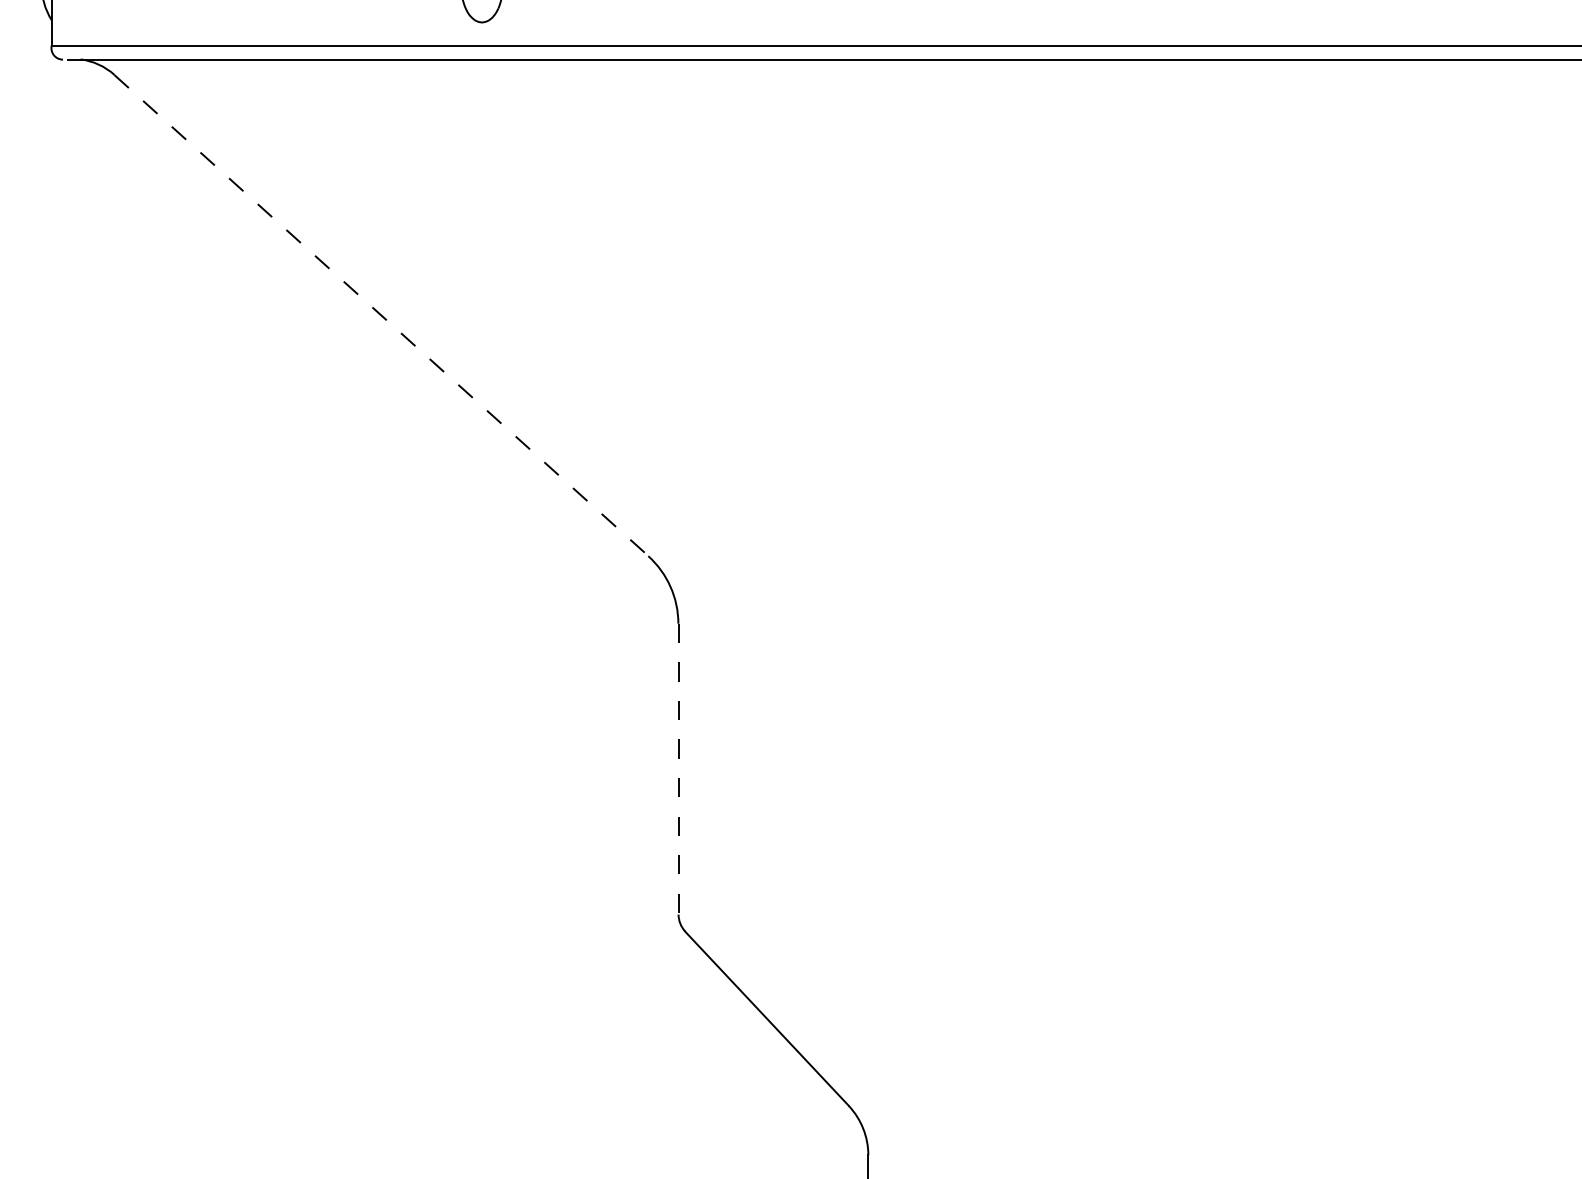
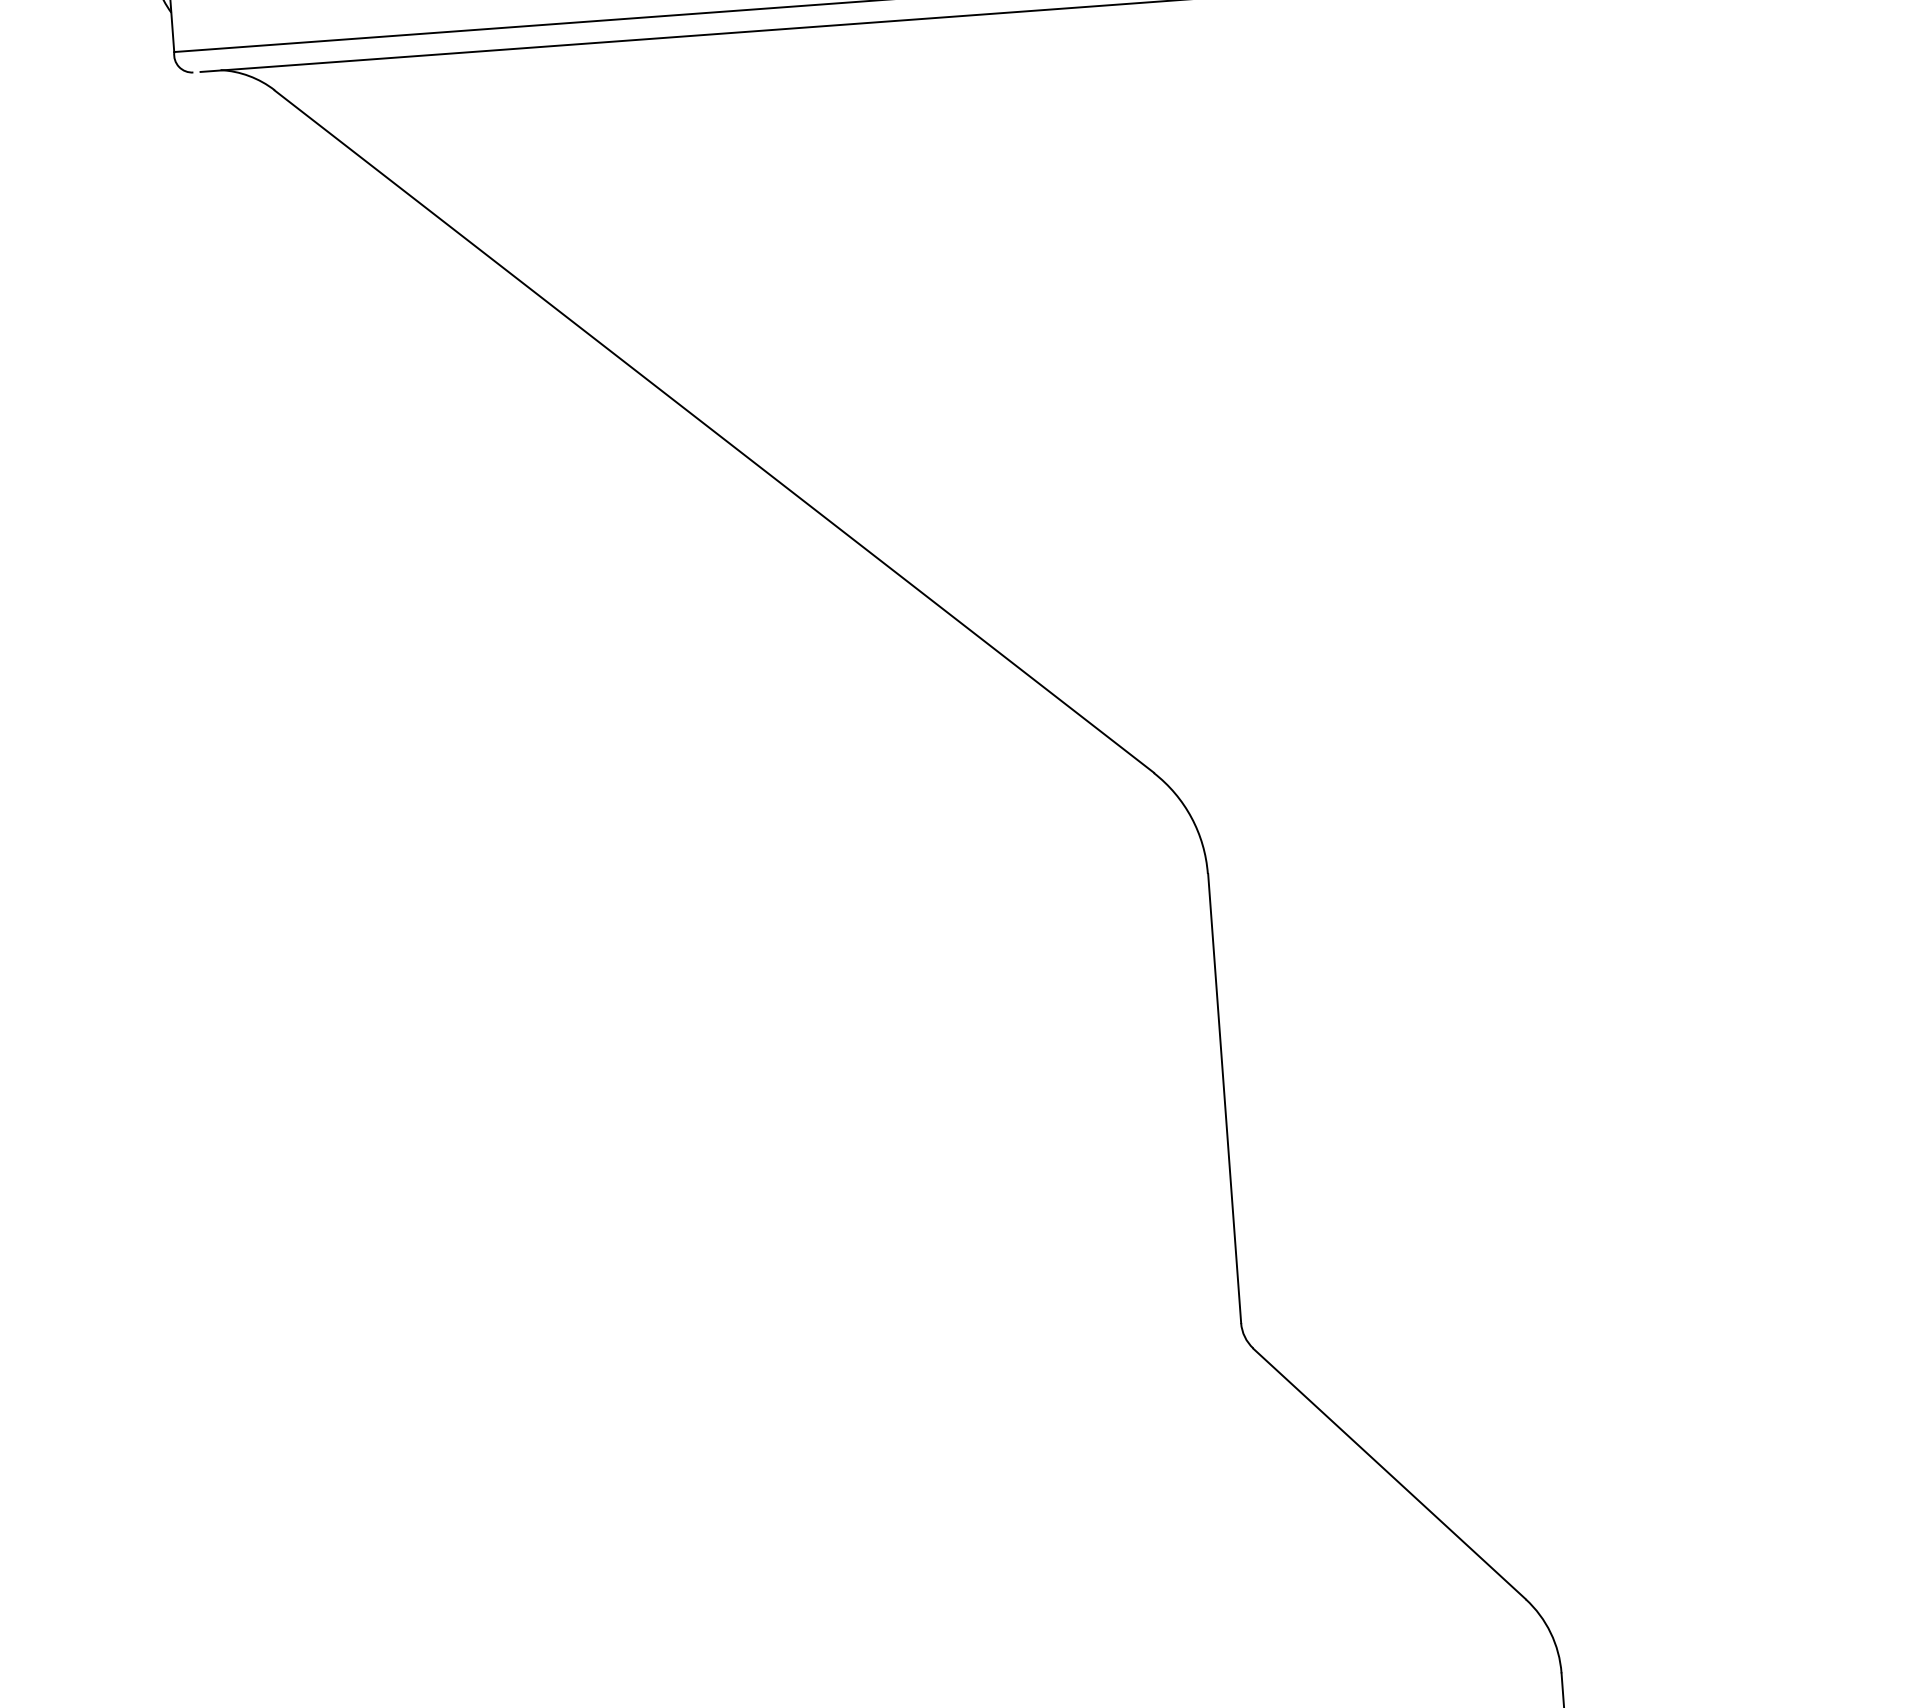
line: (381, 315) -> (714, 431), dashed -> solid
line: (678, 769) -> (1224, 1099), dashed -> solid

